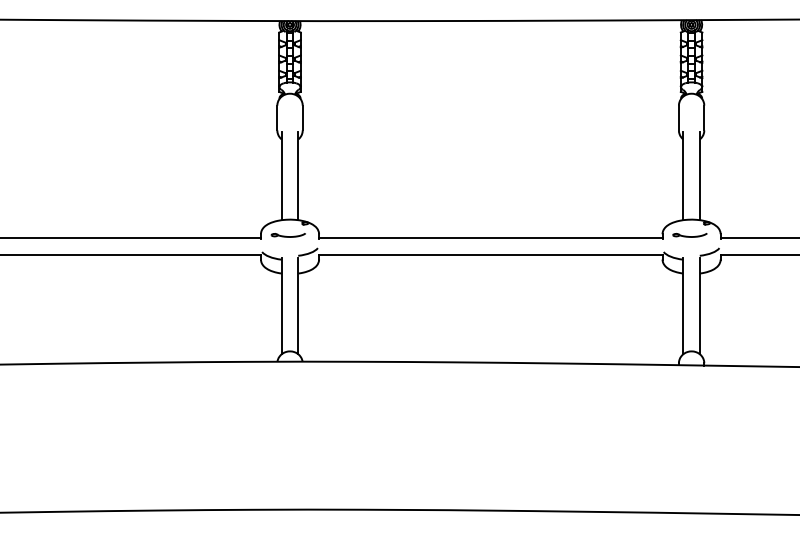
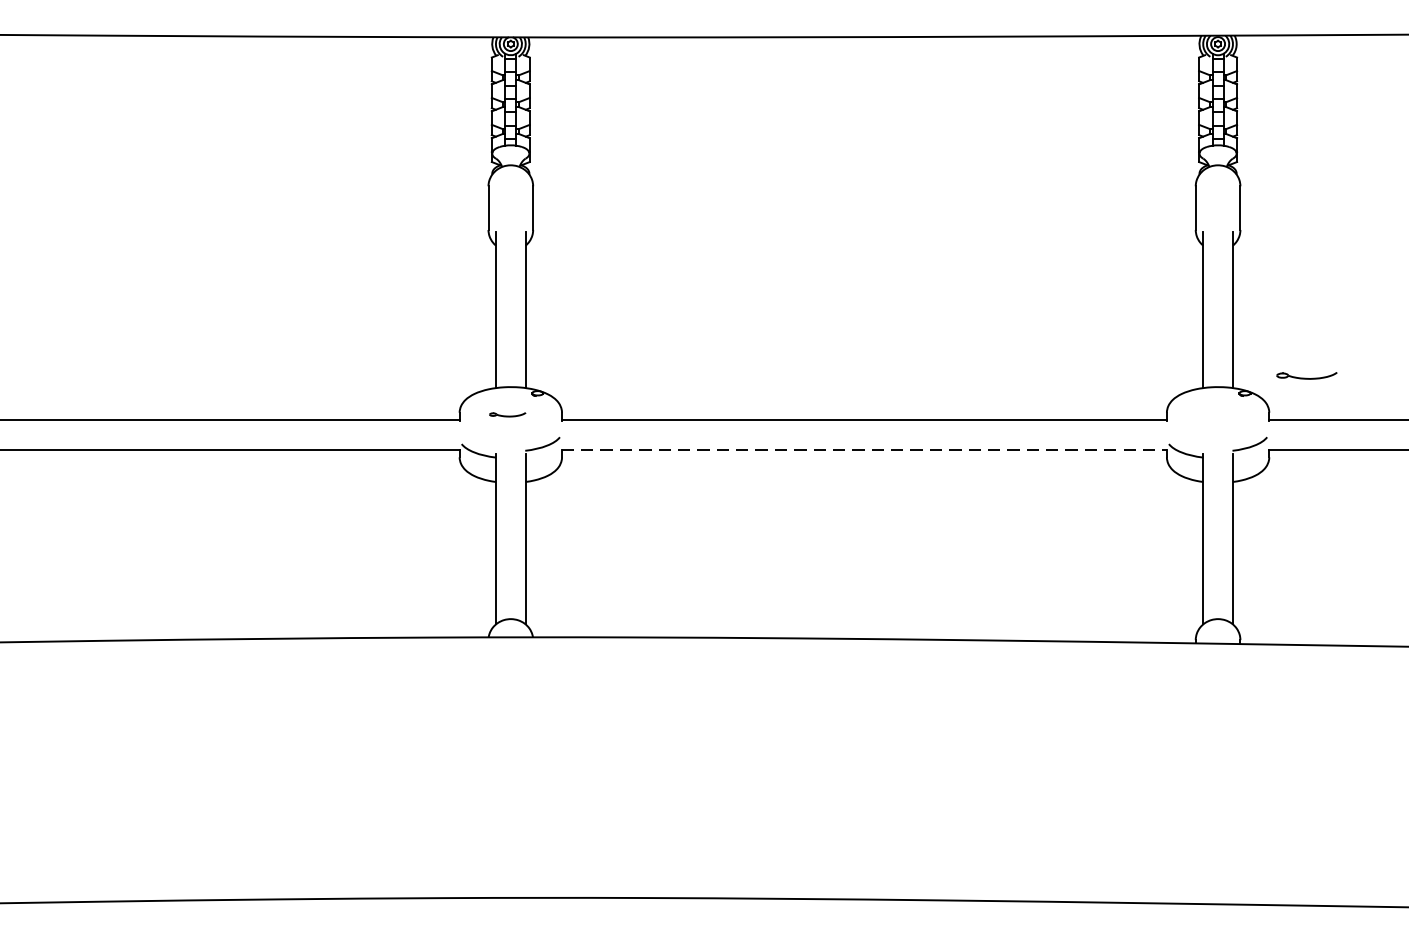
part: (287, 235) -> (506, 414), size x0.6
part: (689, 235) -> (1305, 376), moved
line: (490, 255) -> (863, 450), solid -> dashed

